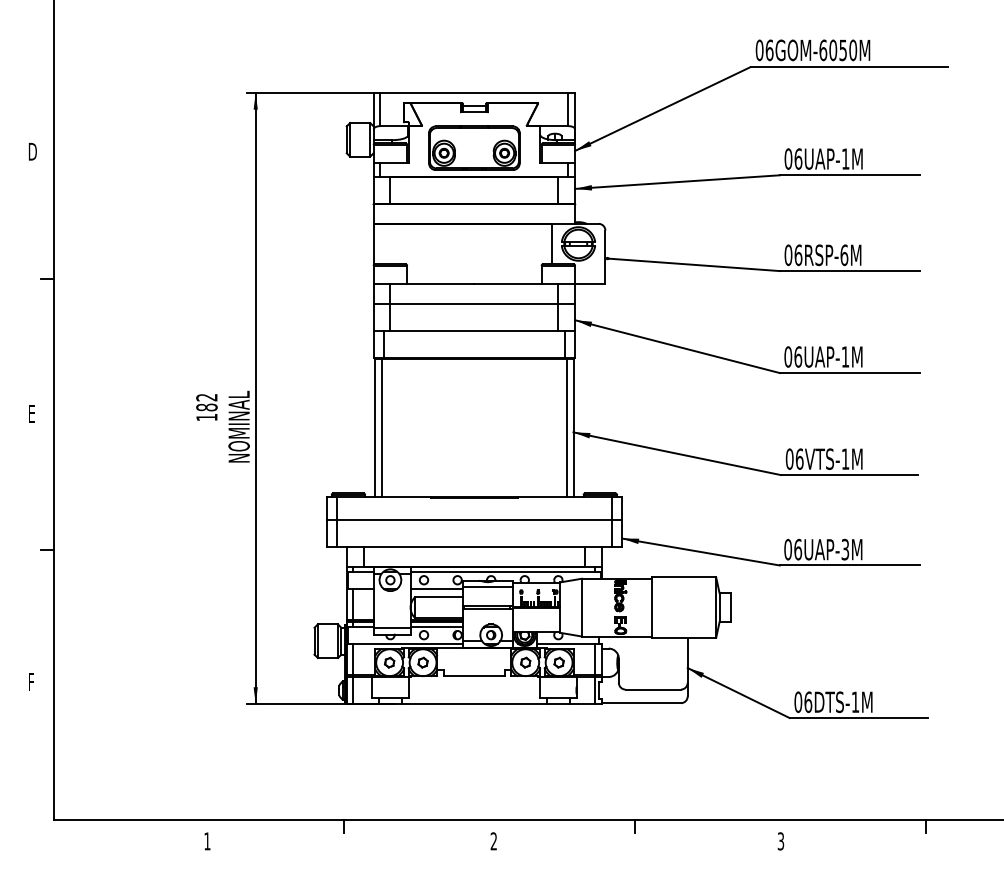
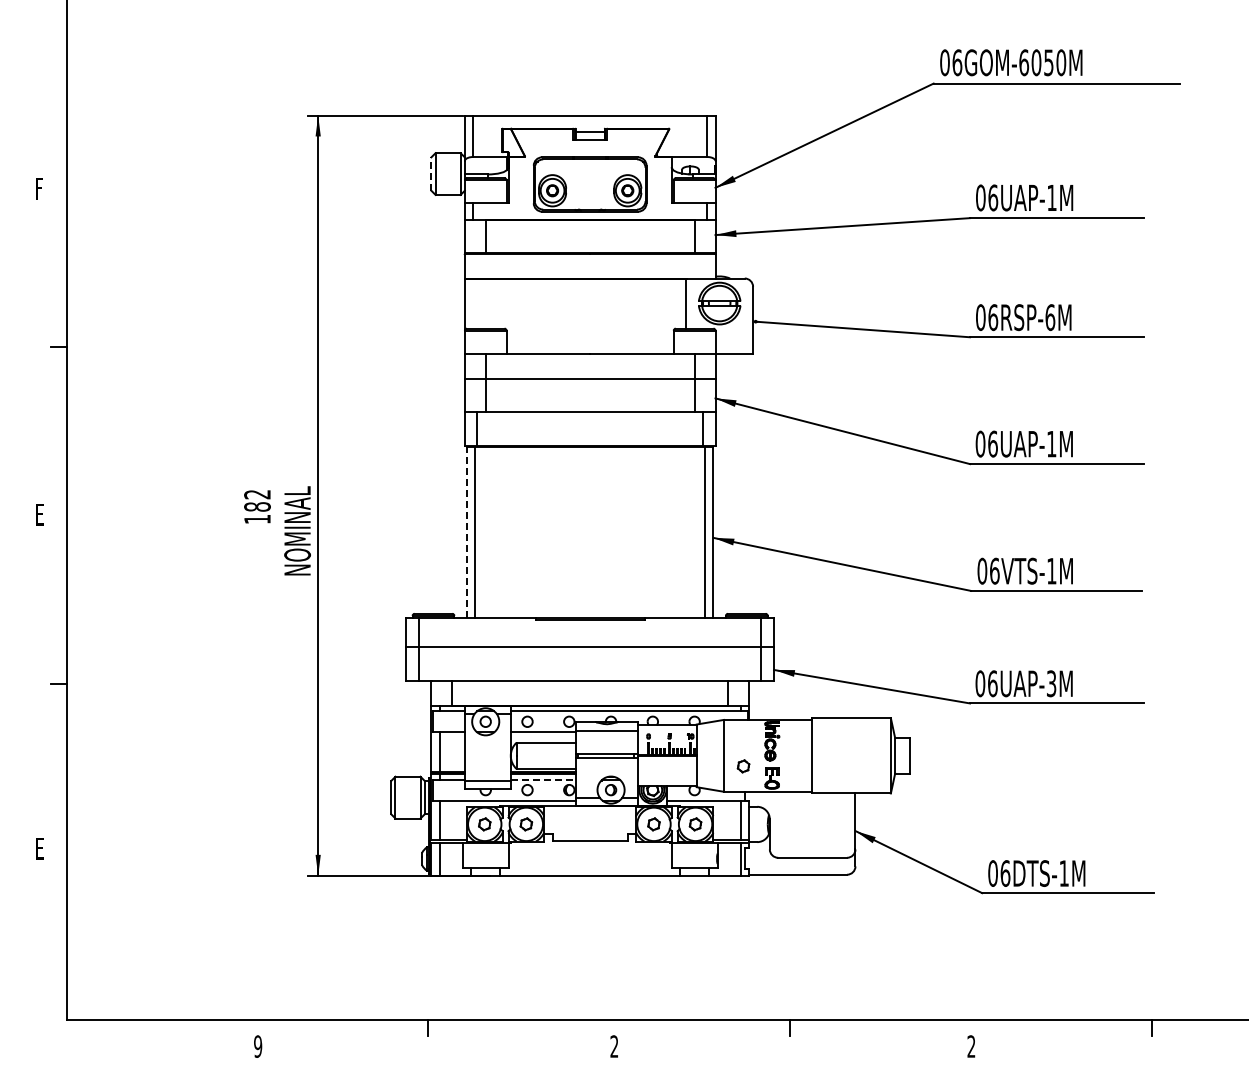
line: (346, 140) -> (431, 174), solid -> dashed
text: (33, 151) -> (41, 188), D -> F
line: (374, 428) -> (466, 532), solid -> dashed
part: (597, 616) -> (743, 766), added
line: (436, 626) -> (543, 779), solid -> dashed
text: (32, 682) -> (40, 848), F -> E
text: (207, 841) -> (258, 1046), 1 -> 9
text: (780, 841) -> (971, 1046), 3 -> 2

